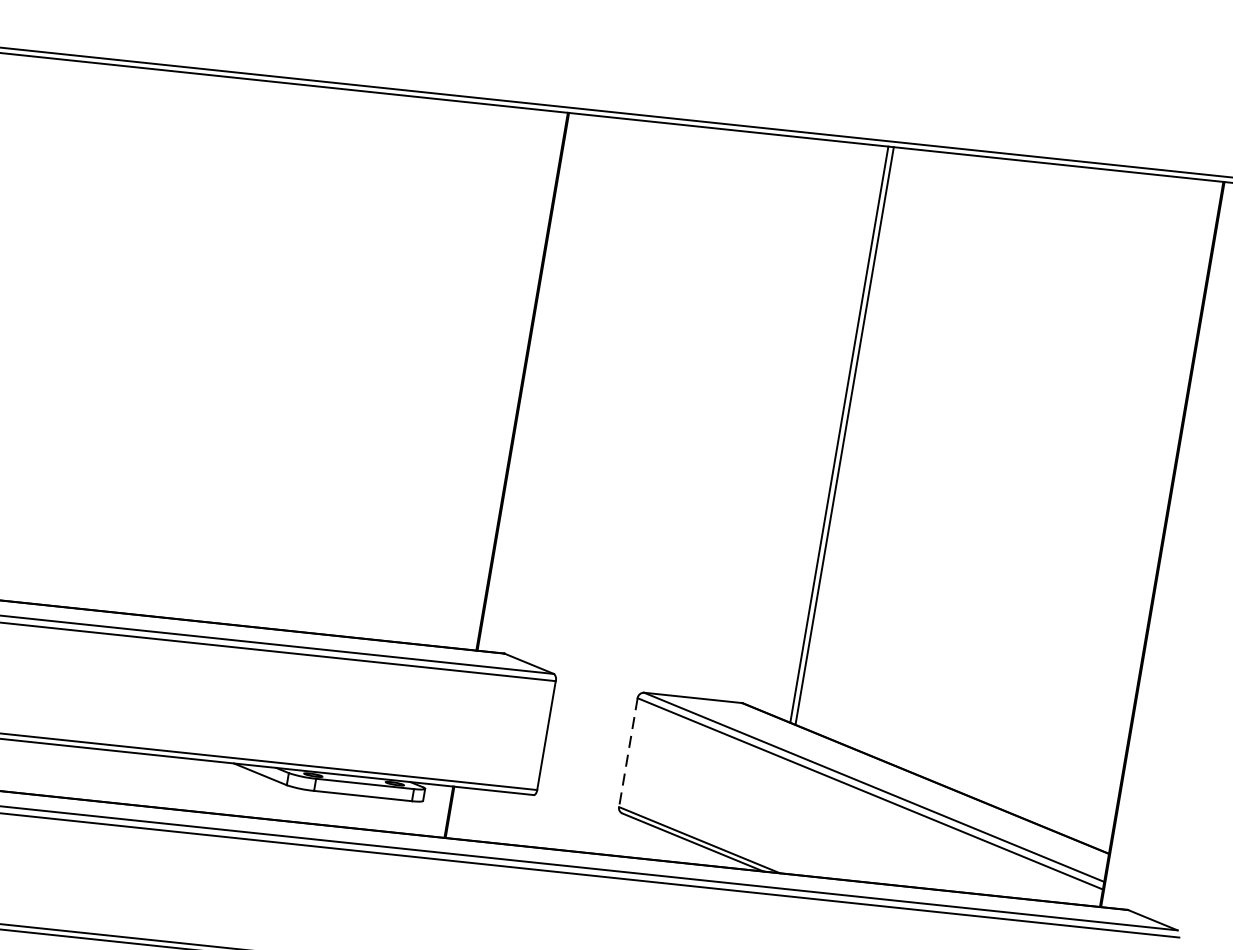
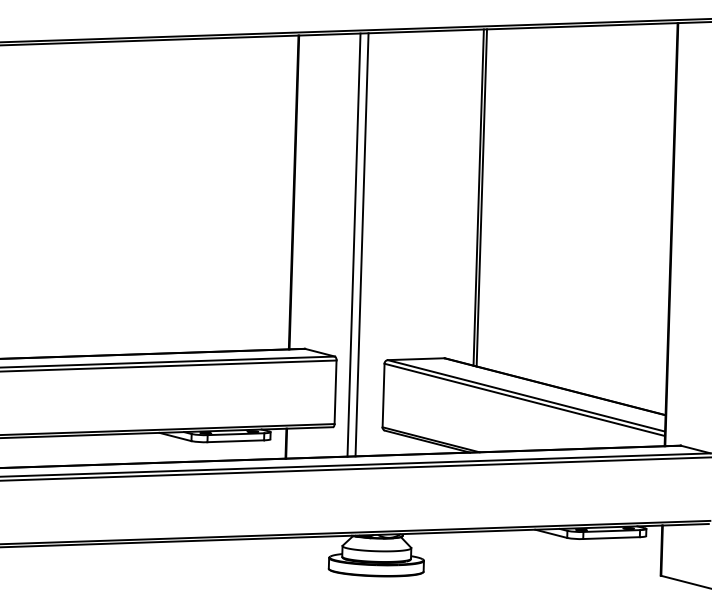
line: (612, 485) -> (353, 244), added
line: (626, 487) -> (361, 244), added
line: (628, 752) -> (383, 395), dashed -> solid

